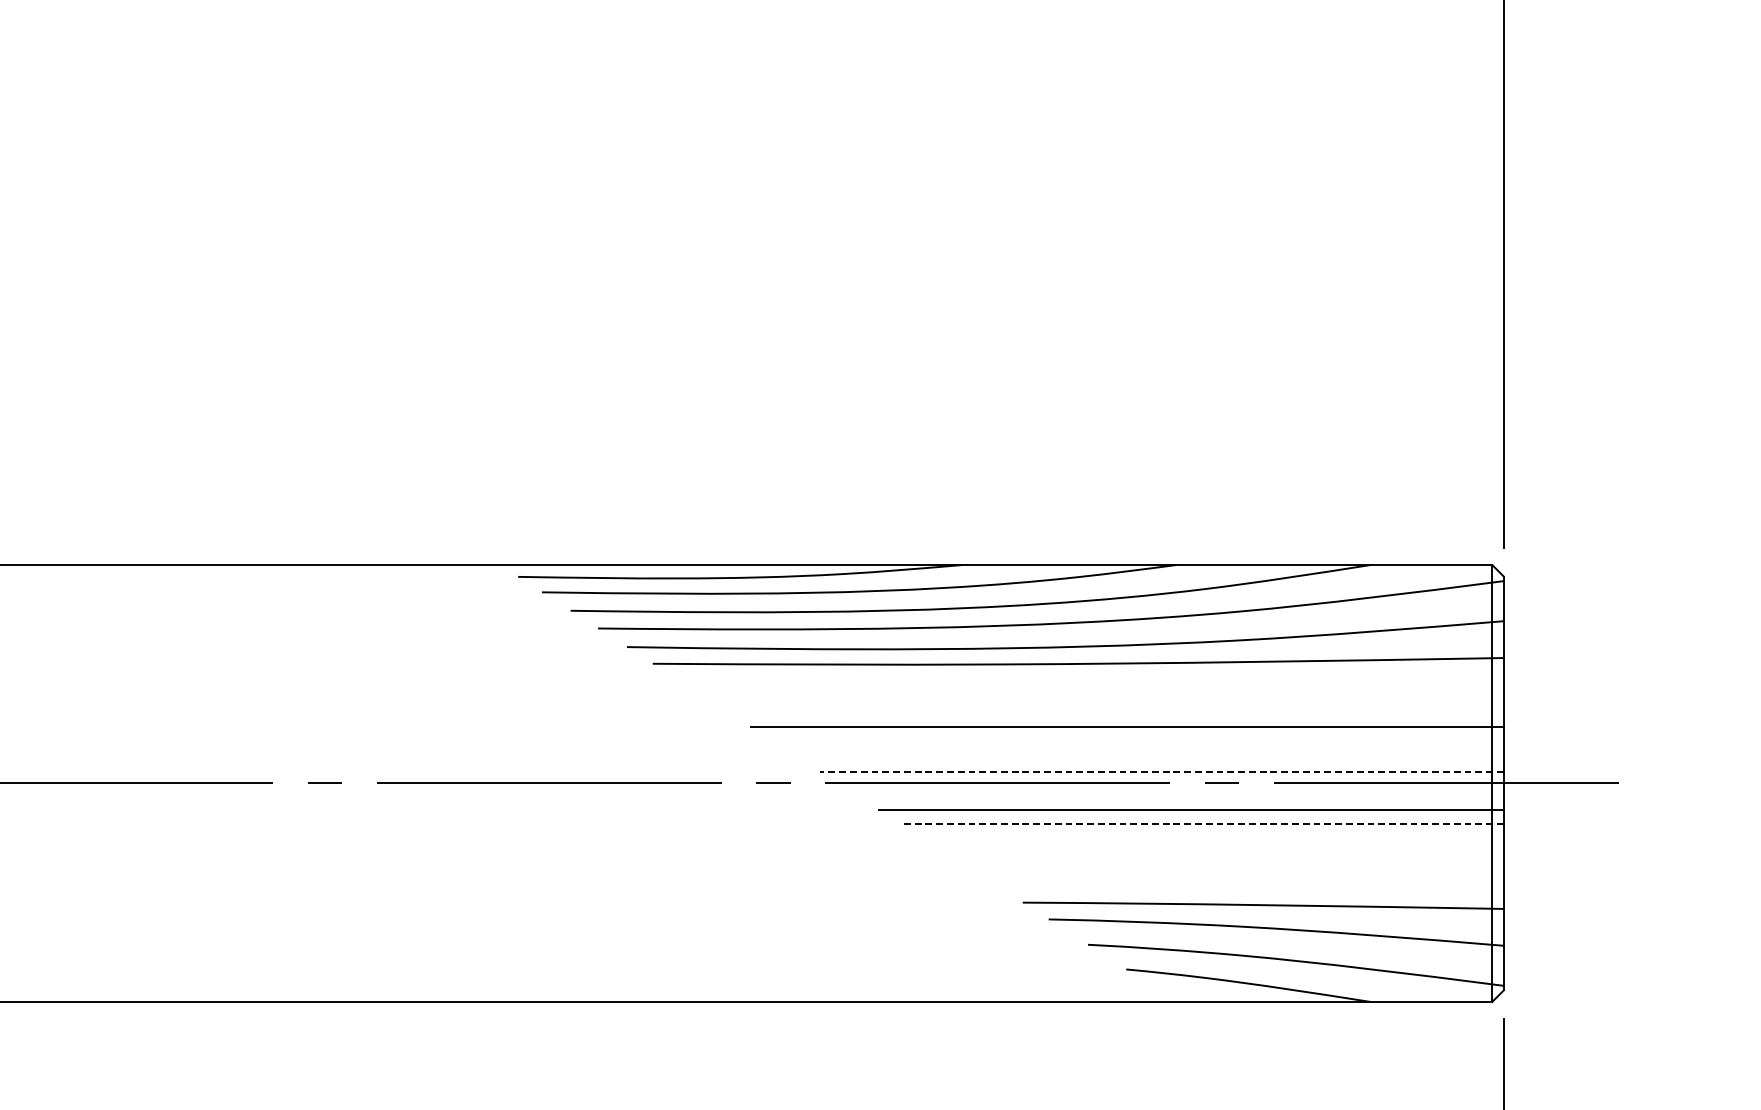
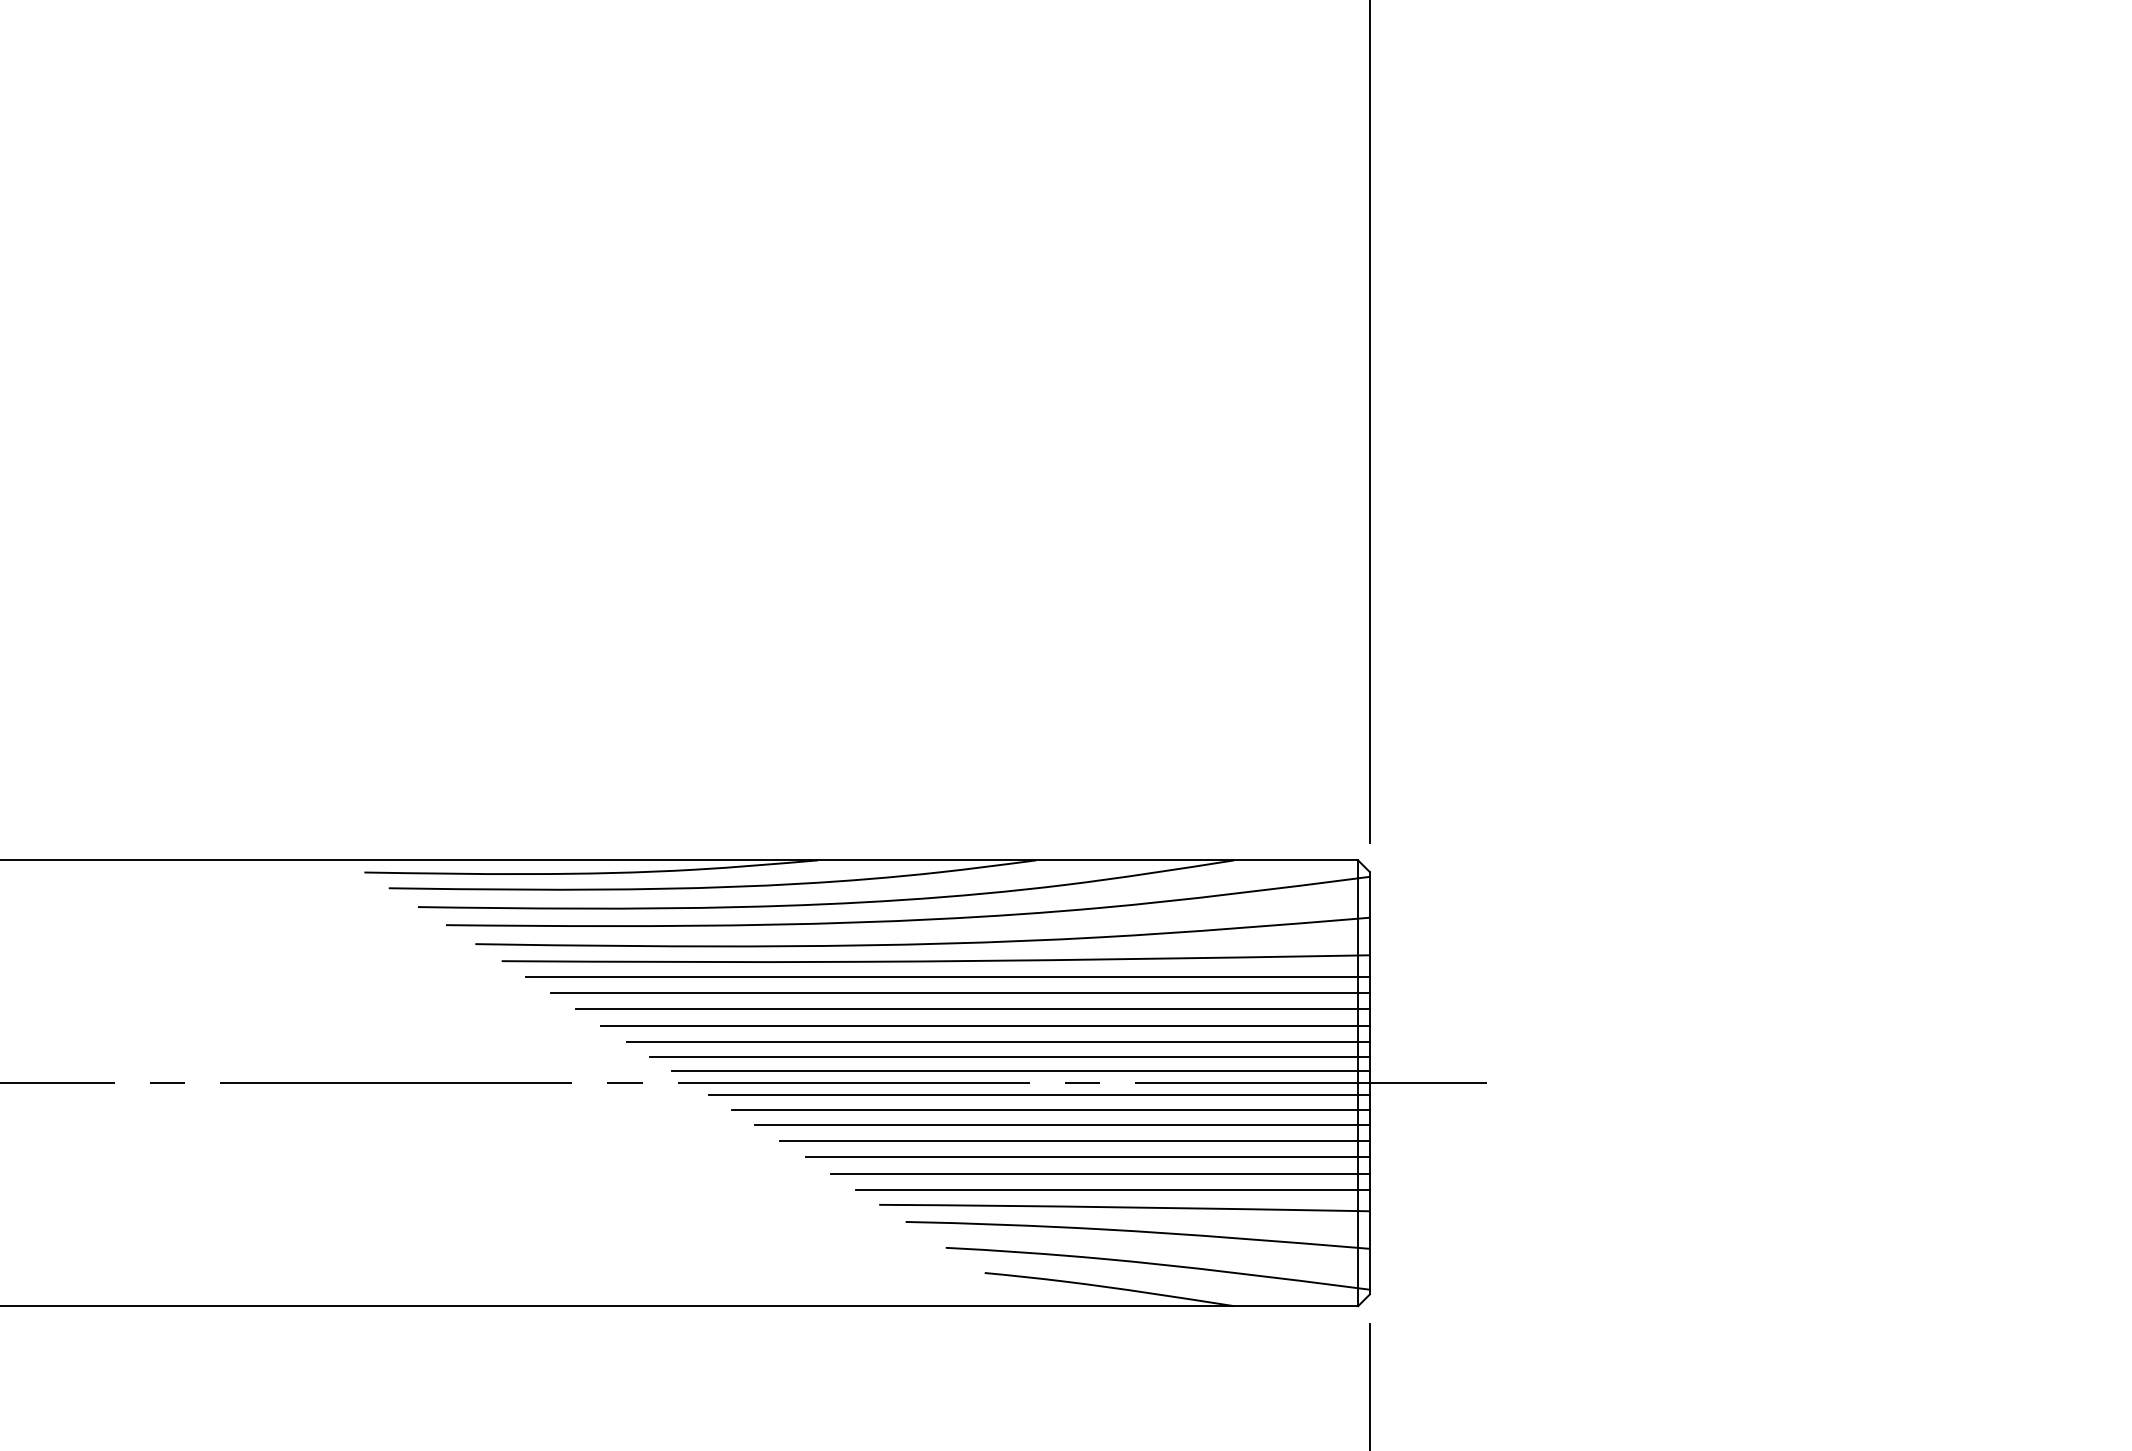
line: (1089, 678) -> (947, 976), added
line: (1101, 694) -> (959, 992), added
line: (1114, 711) -> (972, 1009), added
line: (1138, 742) -> (997, 1041), added
line: (1150, 757) -> (1009, 1056), added
line: (1162, 771) -> (1021, 1071), dashed -> solid
line: (1179, 795) -> (1039, 1095), added
line: (1201, 823) -> (1061, 1124), dashed -> solid
line: (1214, 840) -> (1074, 1141), added
line: (1226, 856) -> (1087, 1157), added
line: (1238, 871) -> (1099, 1173), added
line: (1251, 888) -> (1112, 1190), added

